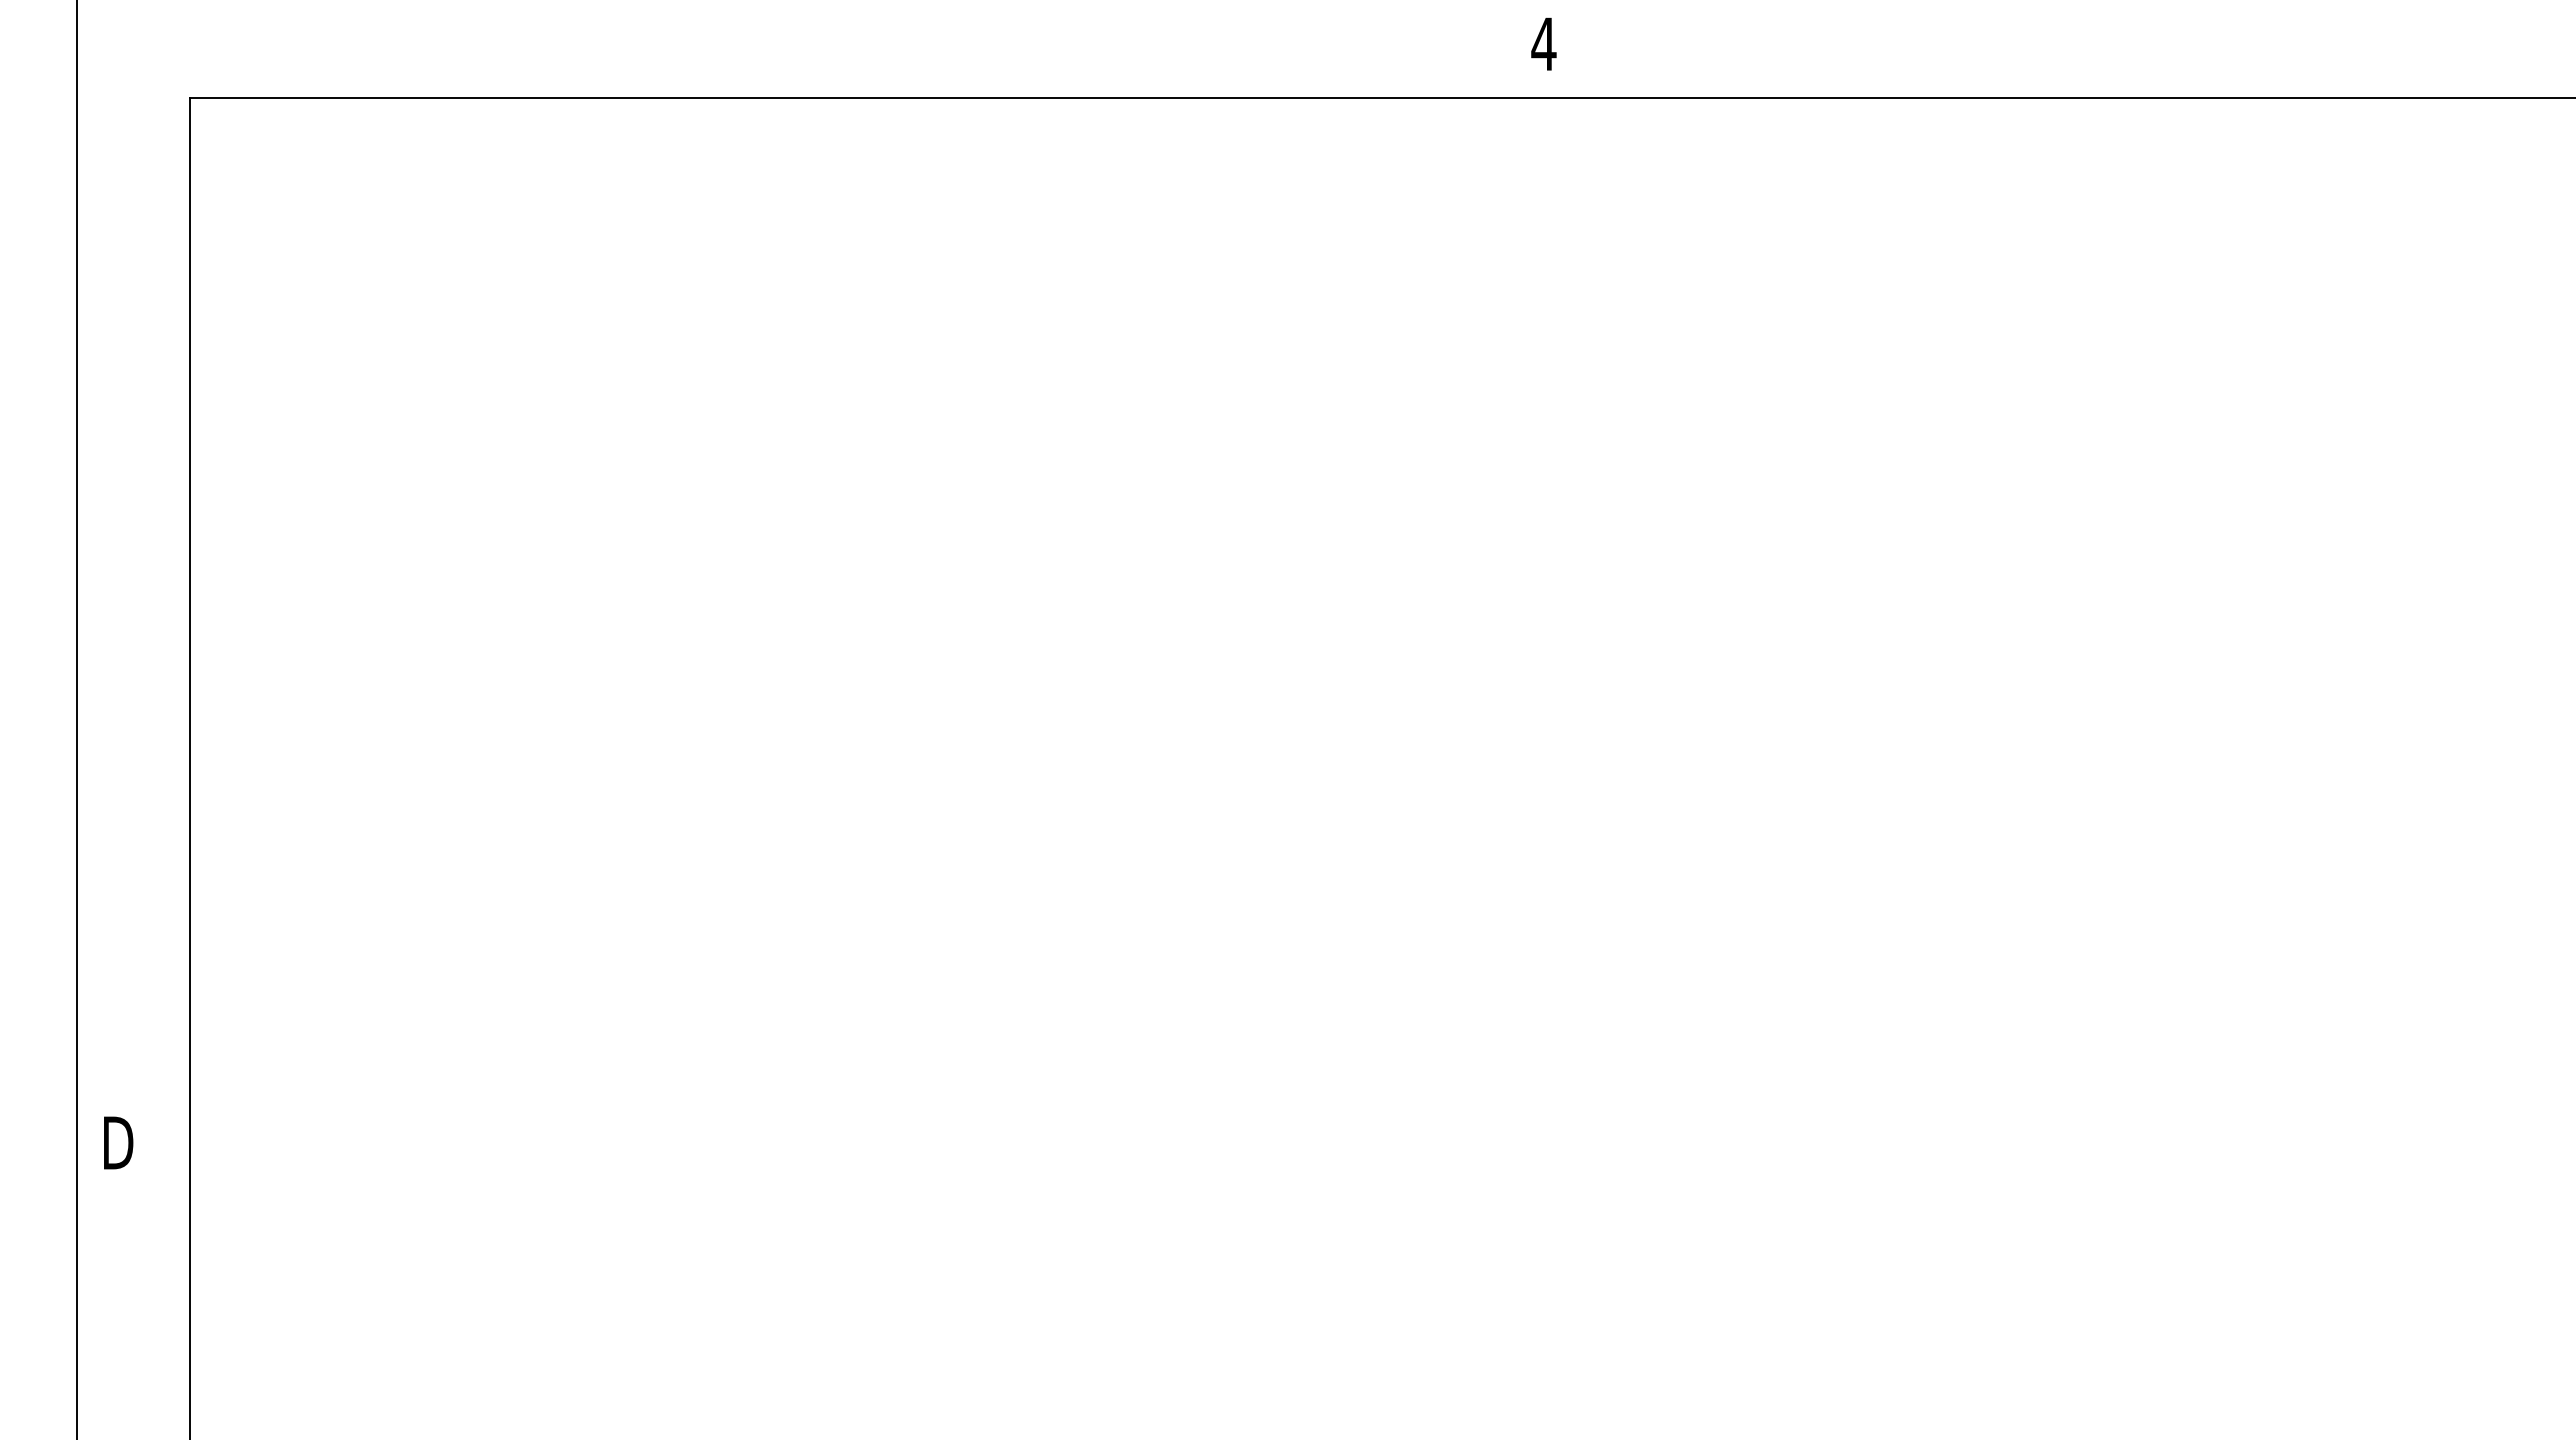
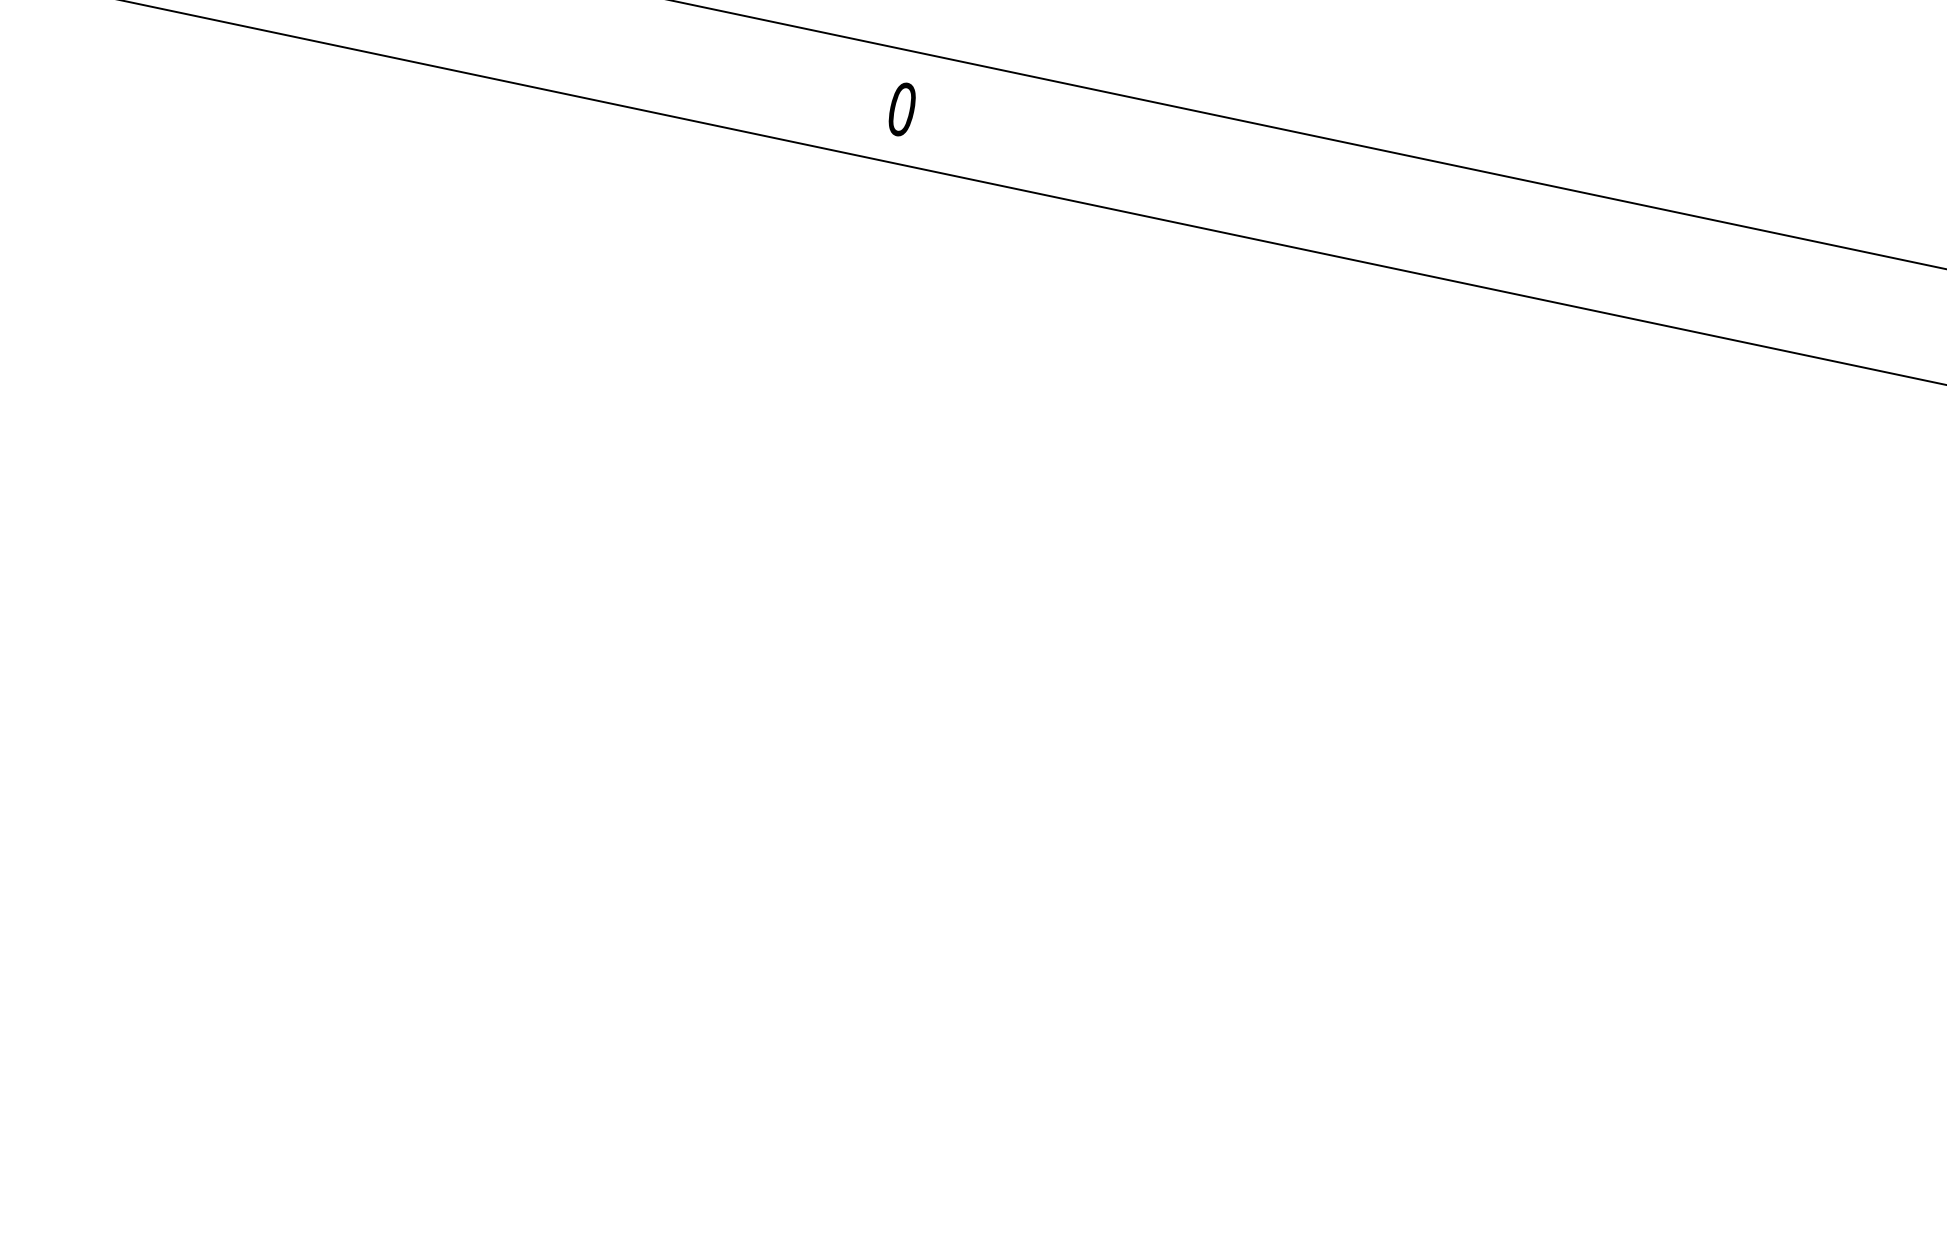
text: (1543, 44) -> (901, 109), 4 -> 0

